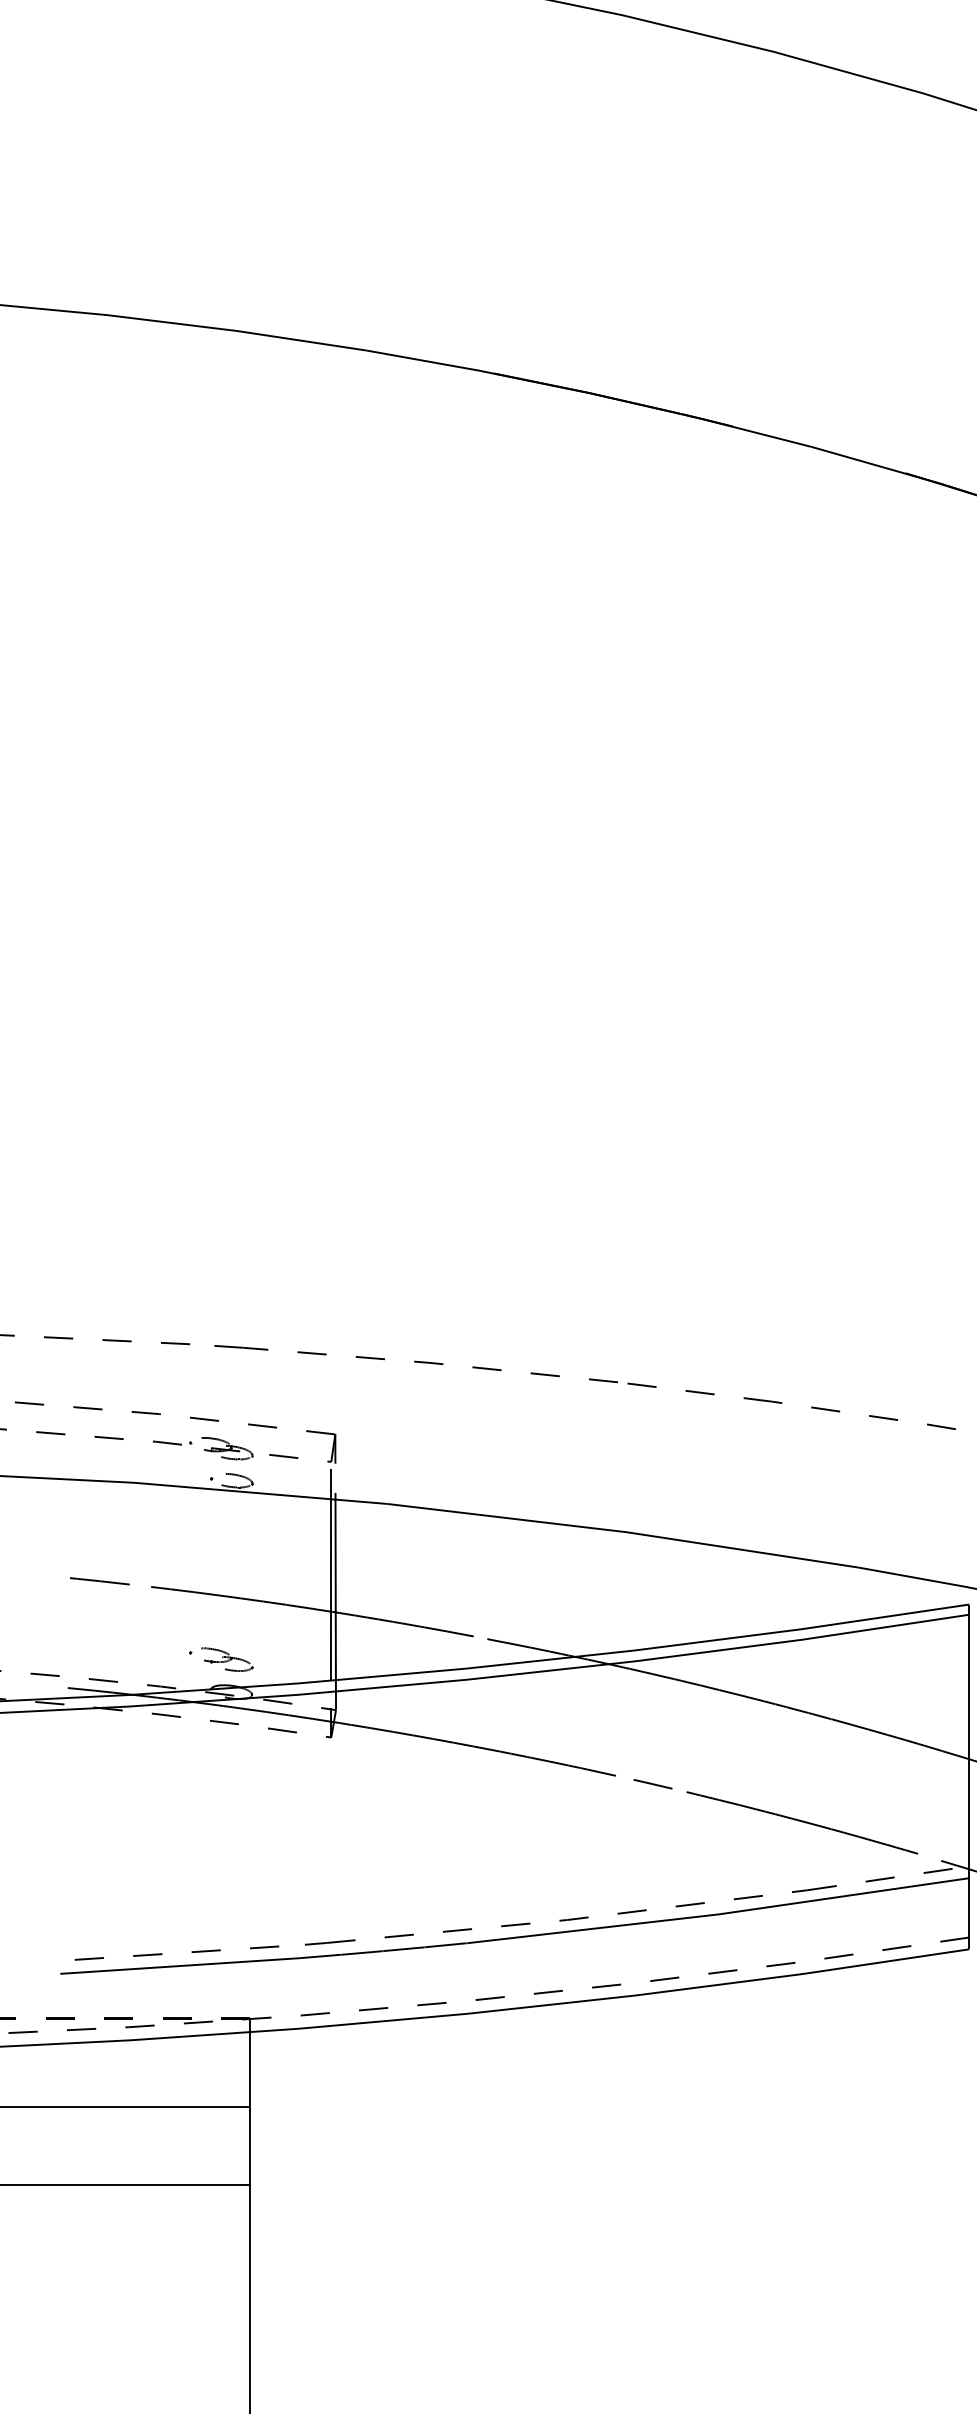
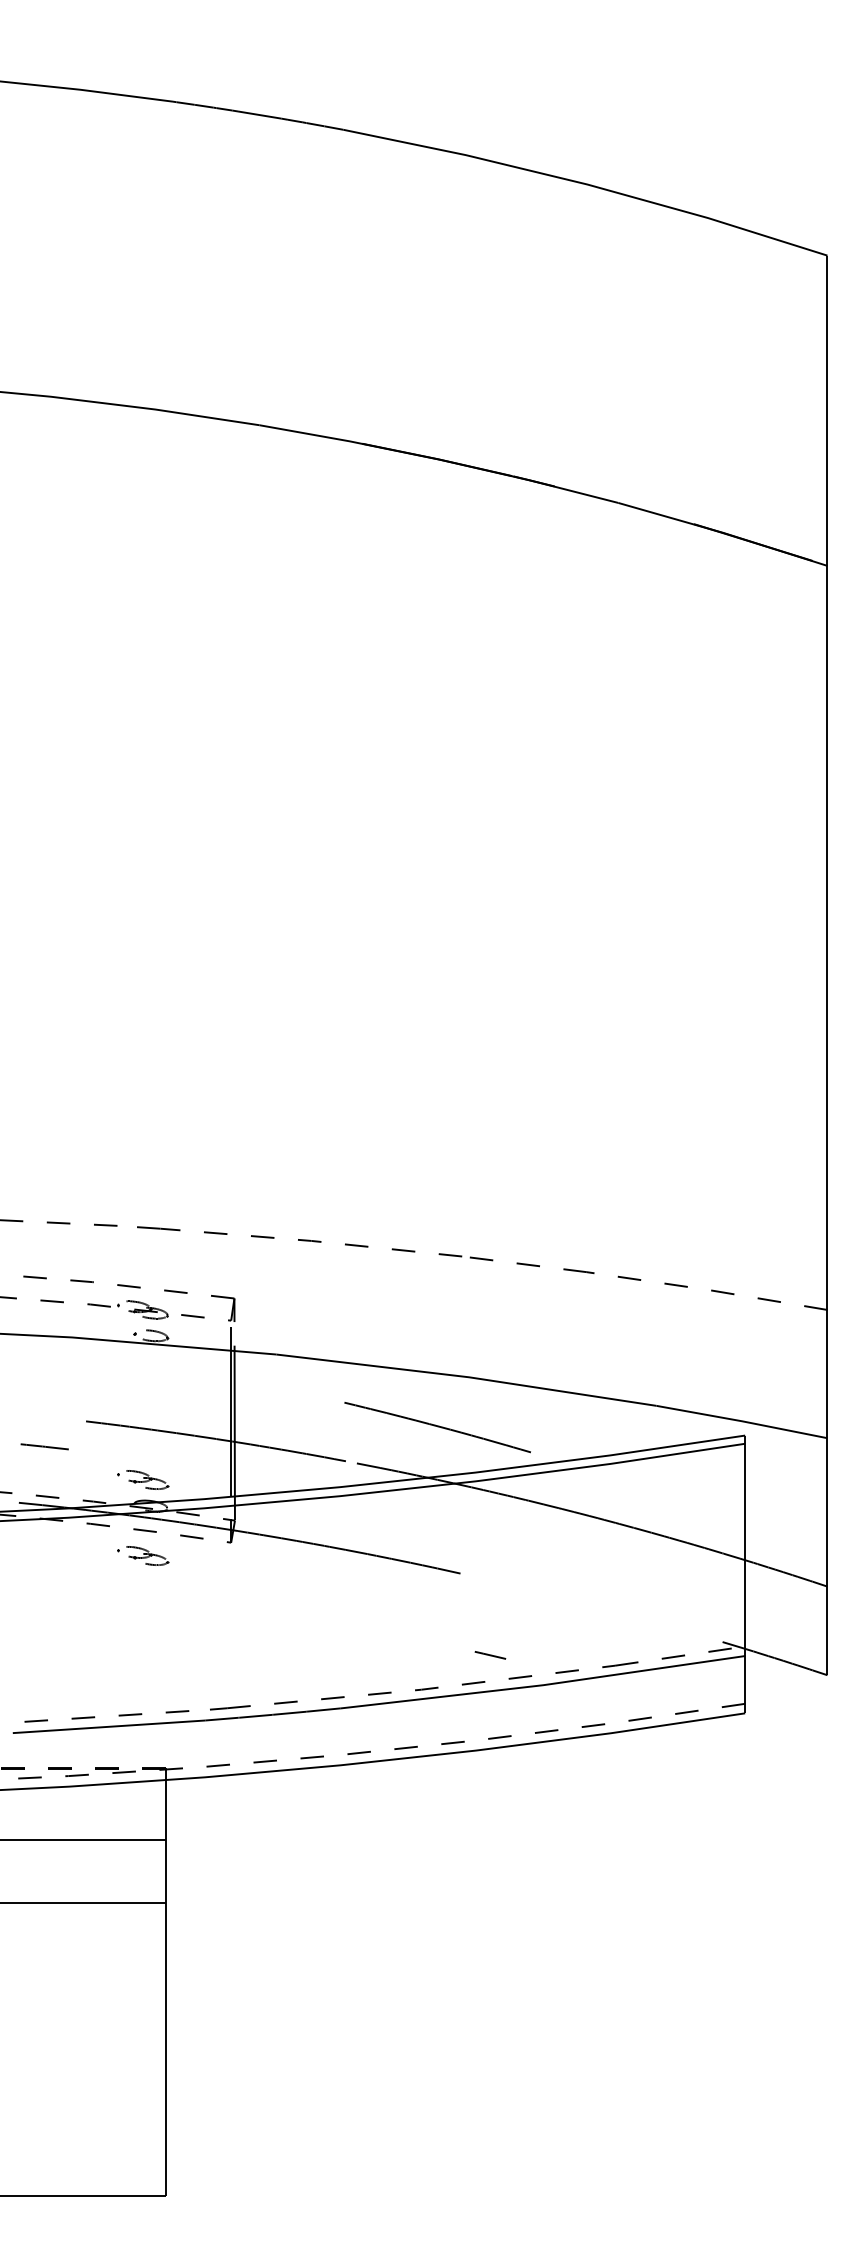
line: (99, 1580) -> (44, 1446), moved
part: (222, 1753) -> (143, 1555), added
line: (653, 1784) -> (490, 1655), moved
part: (802, 1822) -> (437, 1427), moved

